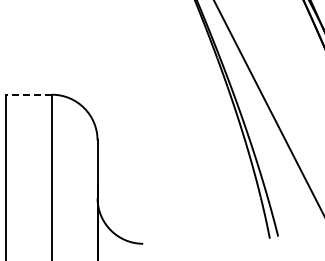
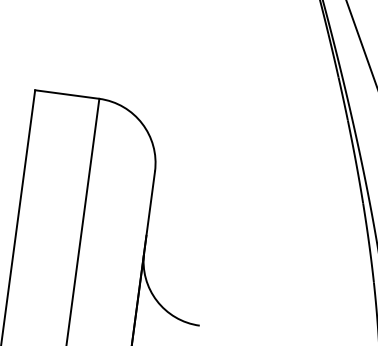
line: (29, 94) -> (67, 94), dashed -> solid

